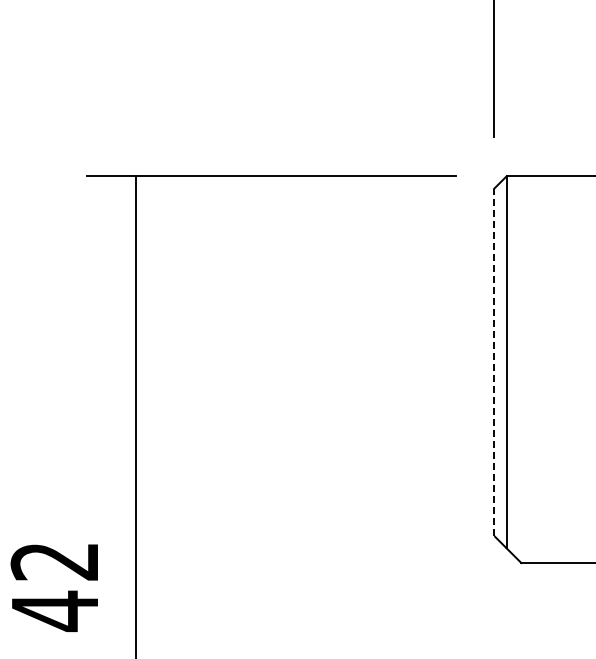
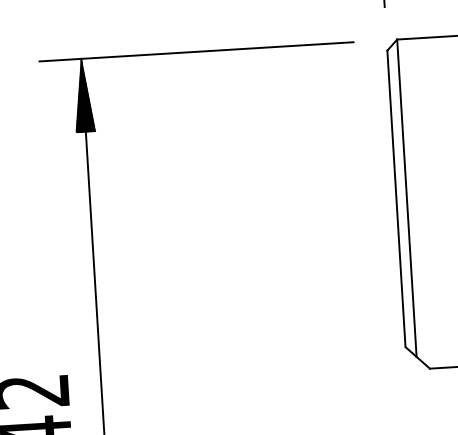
hatch: (136, 219) -> (83, 95), added
line: (494, 362) -> (396, 199), dashed -> solid

